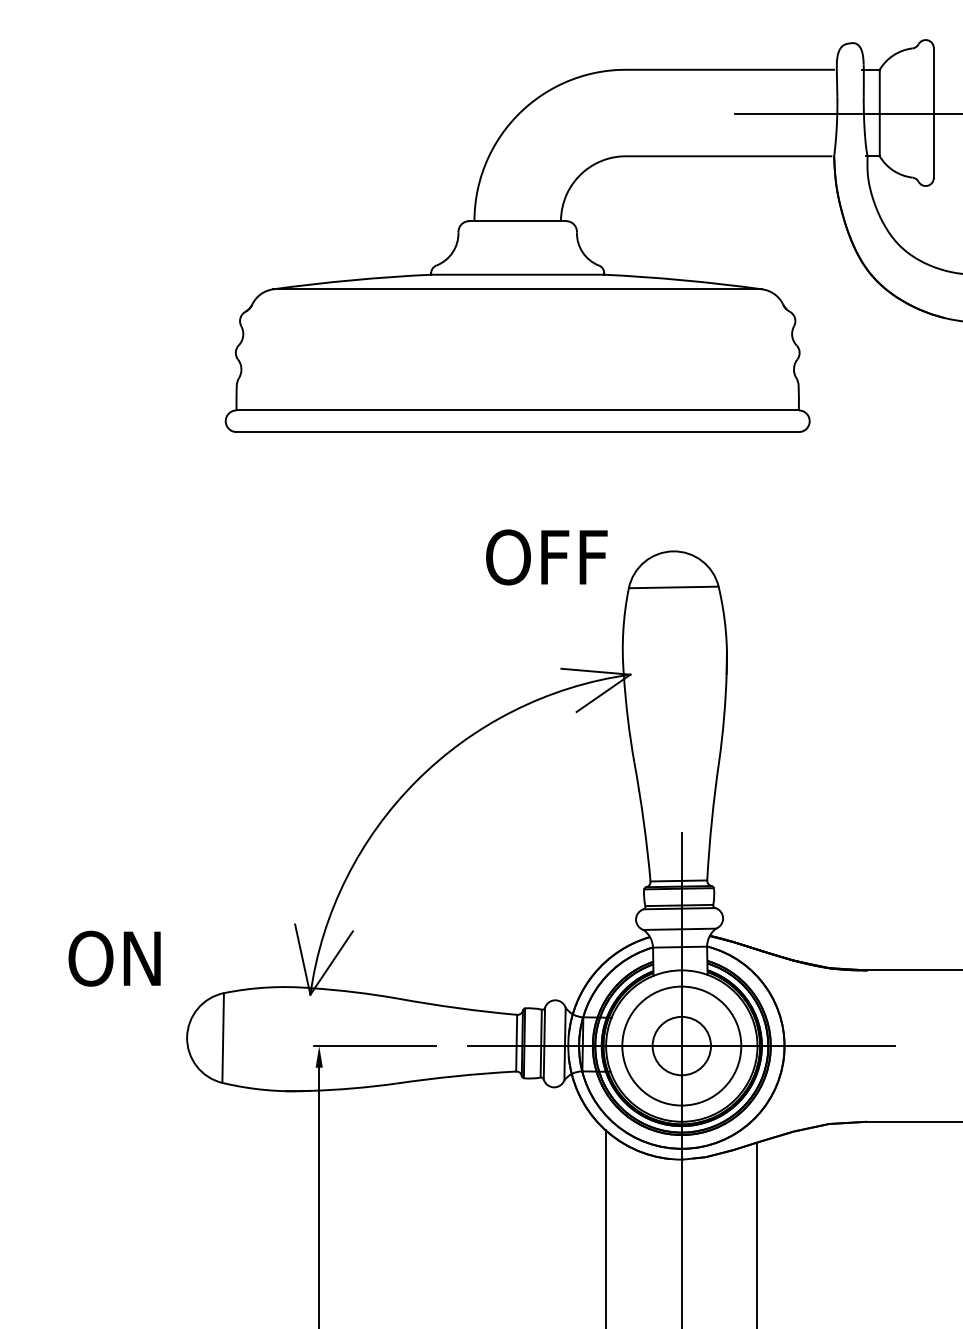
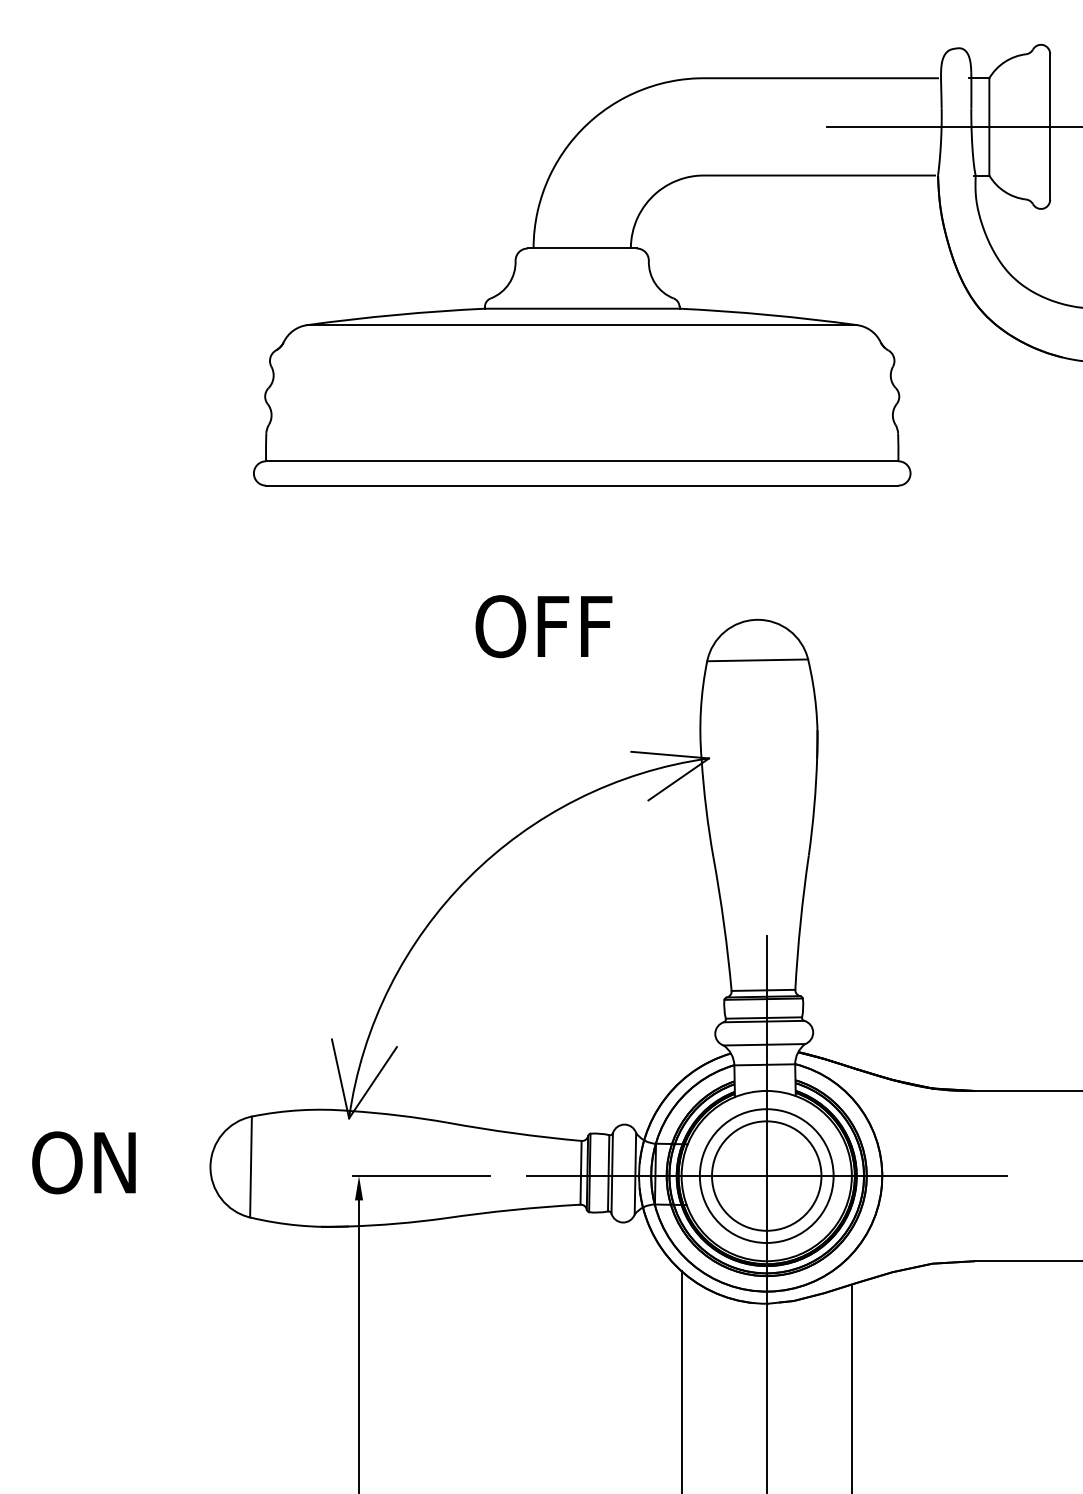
text: (546, 557) -> (543, 626), moved
text: (114, 958) -> (83, 1162), moved
circle: (681, 1045) -> (766, 1175), size x1.67

